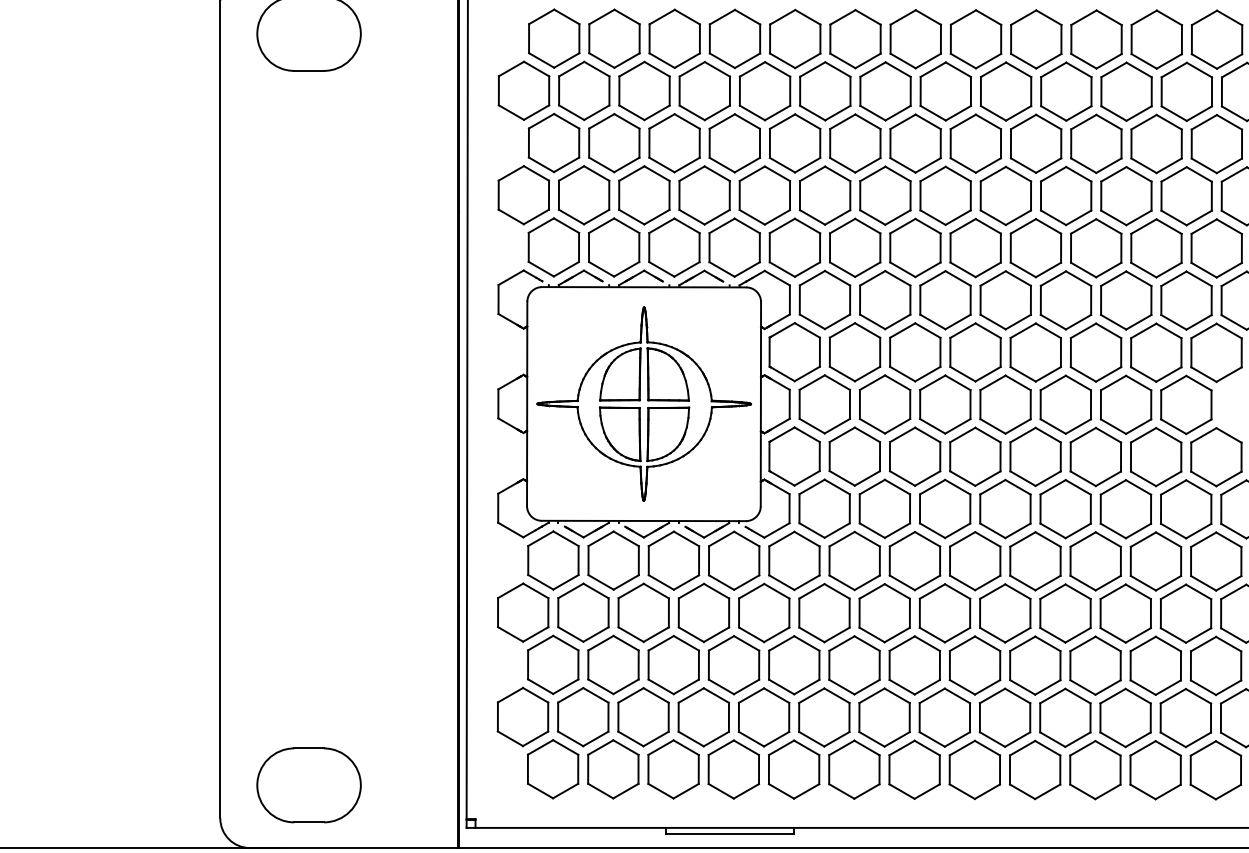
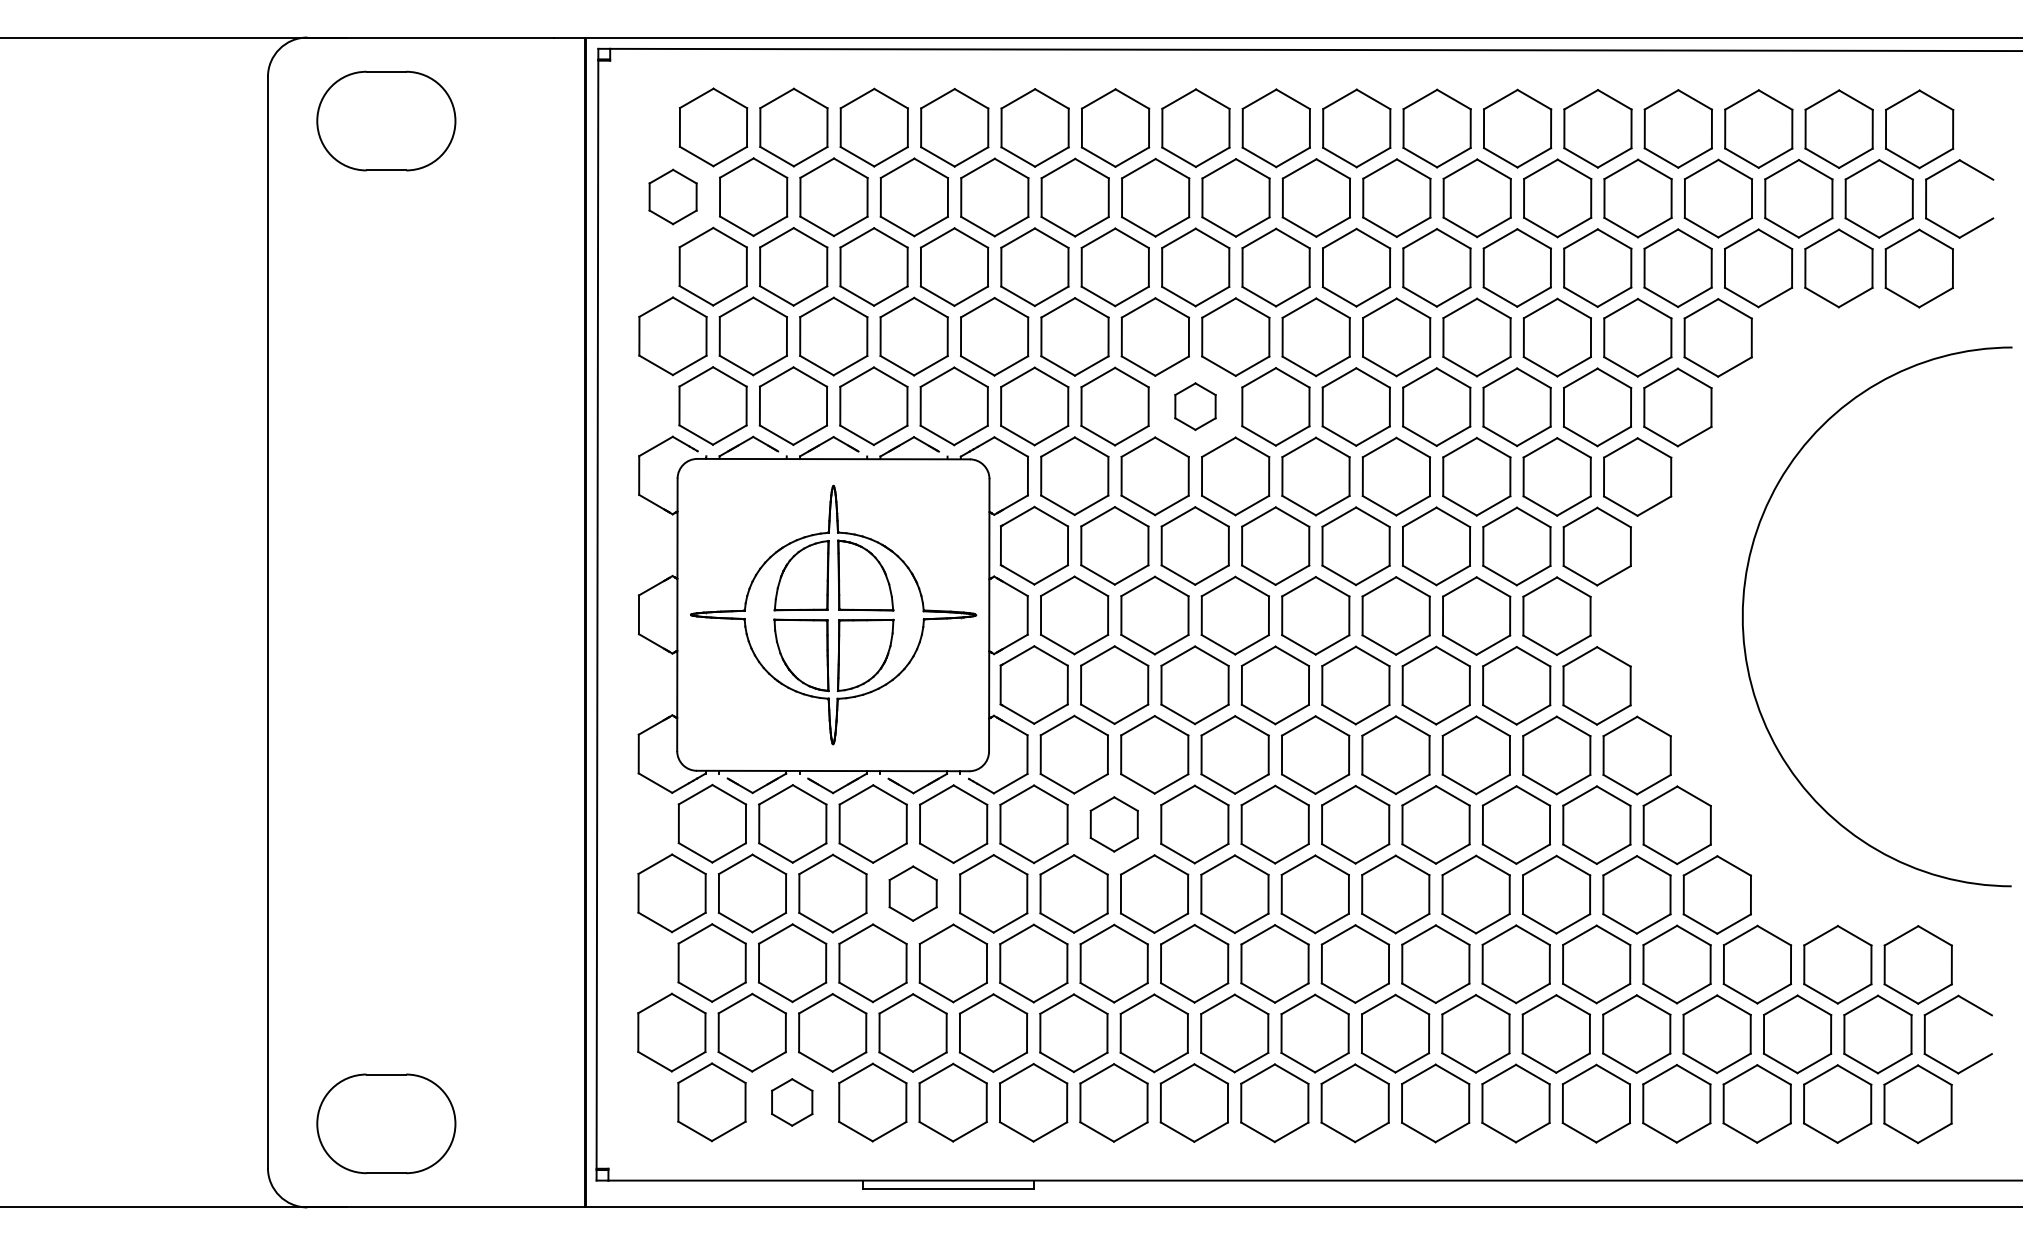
part: (523, 90) -> (672, 196), size x0.7
part: (915, 247) -> (1195, 406), size x0.6
part: (853, 561) -> (1113, 824), size x0.7
part: (703, 612) -> (912, 893), size x0.7
part: (612, 769) -> (791, 1102), size x0.6

